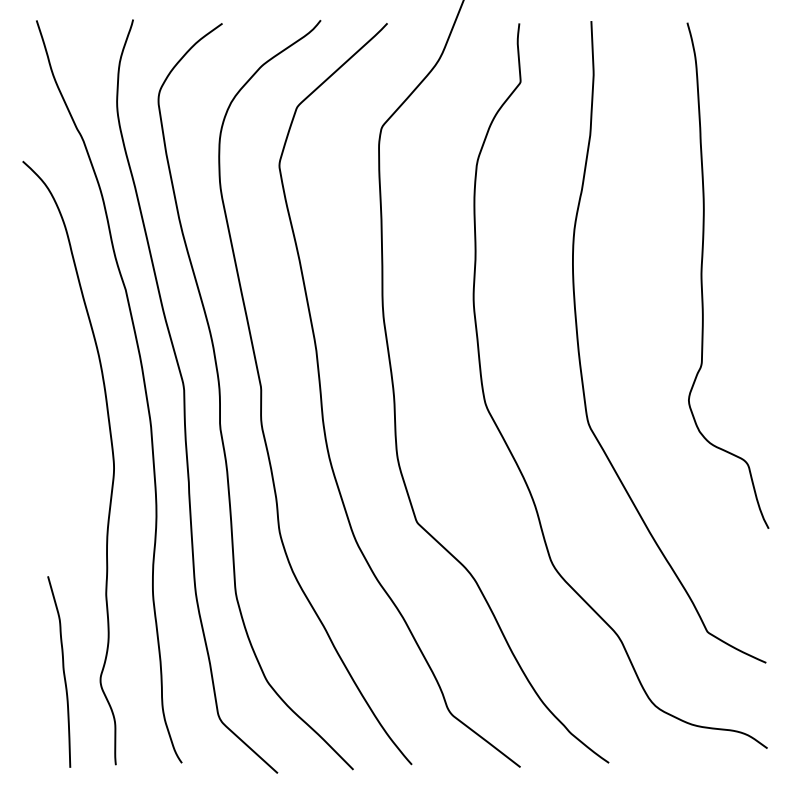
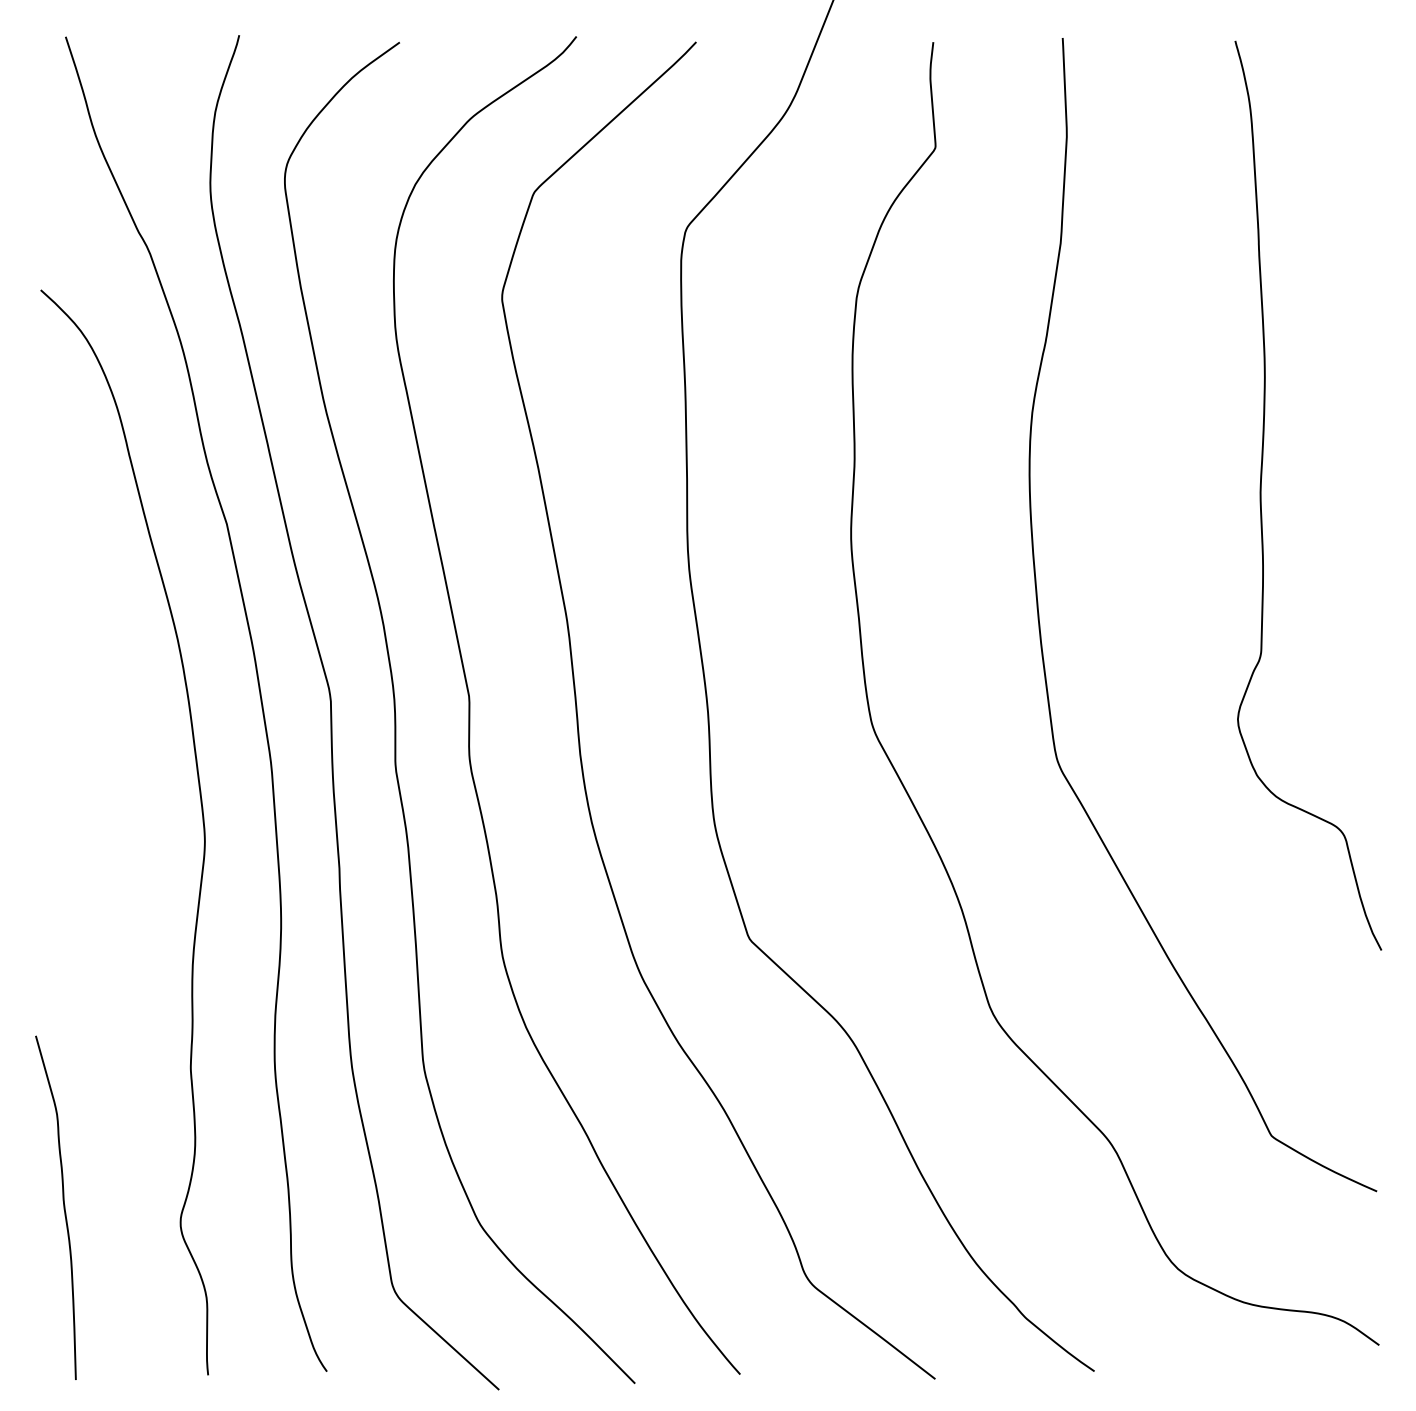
curve: (62, 670) -> (61, 1205), moved

